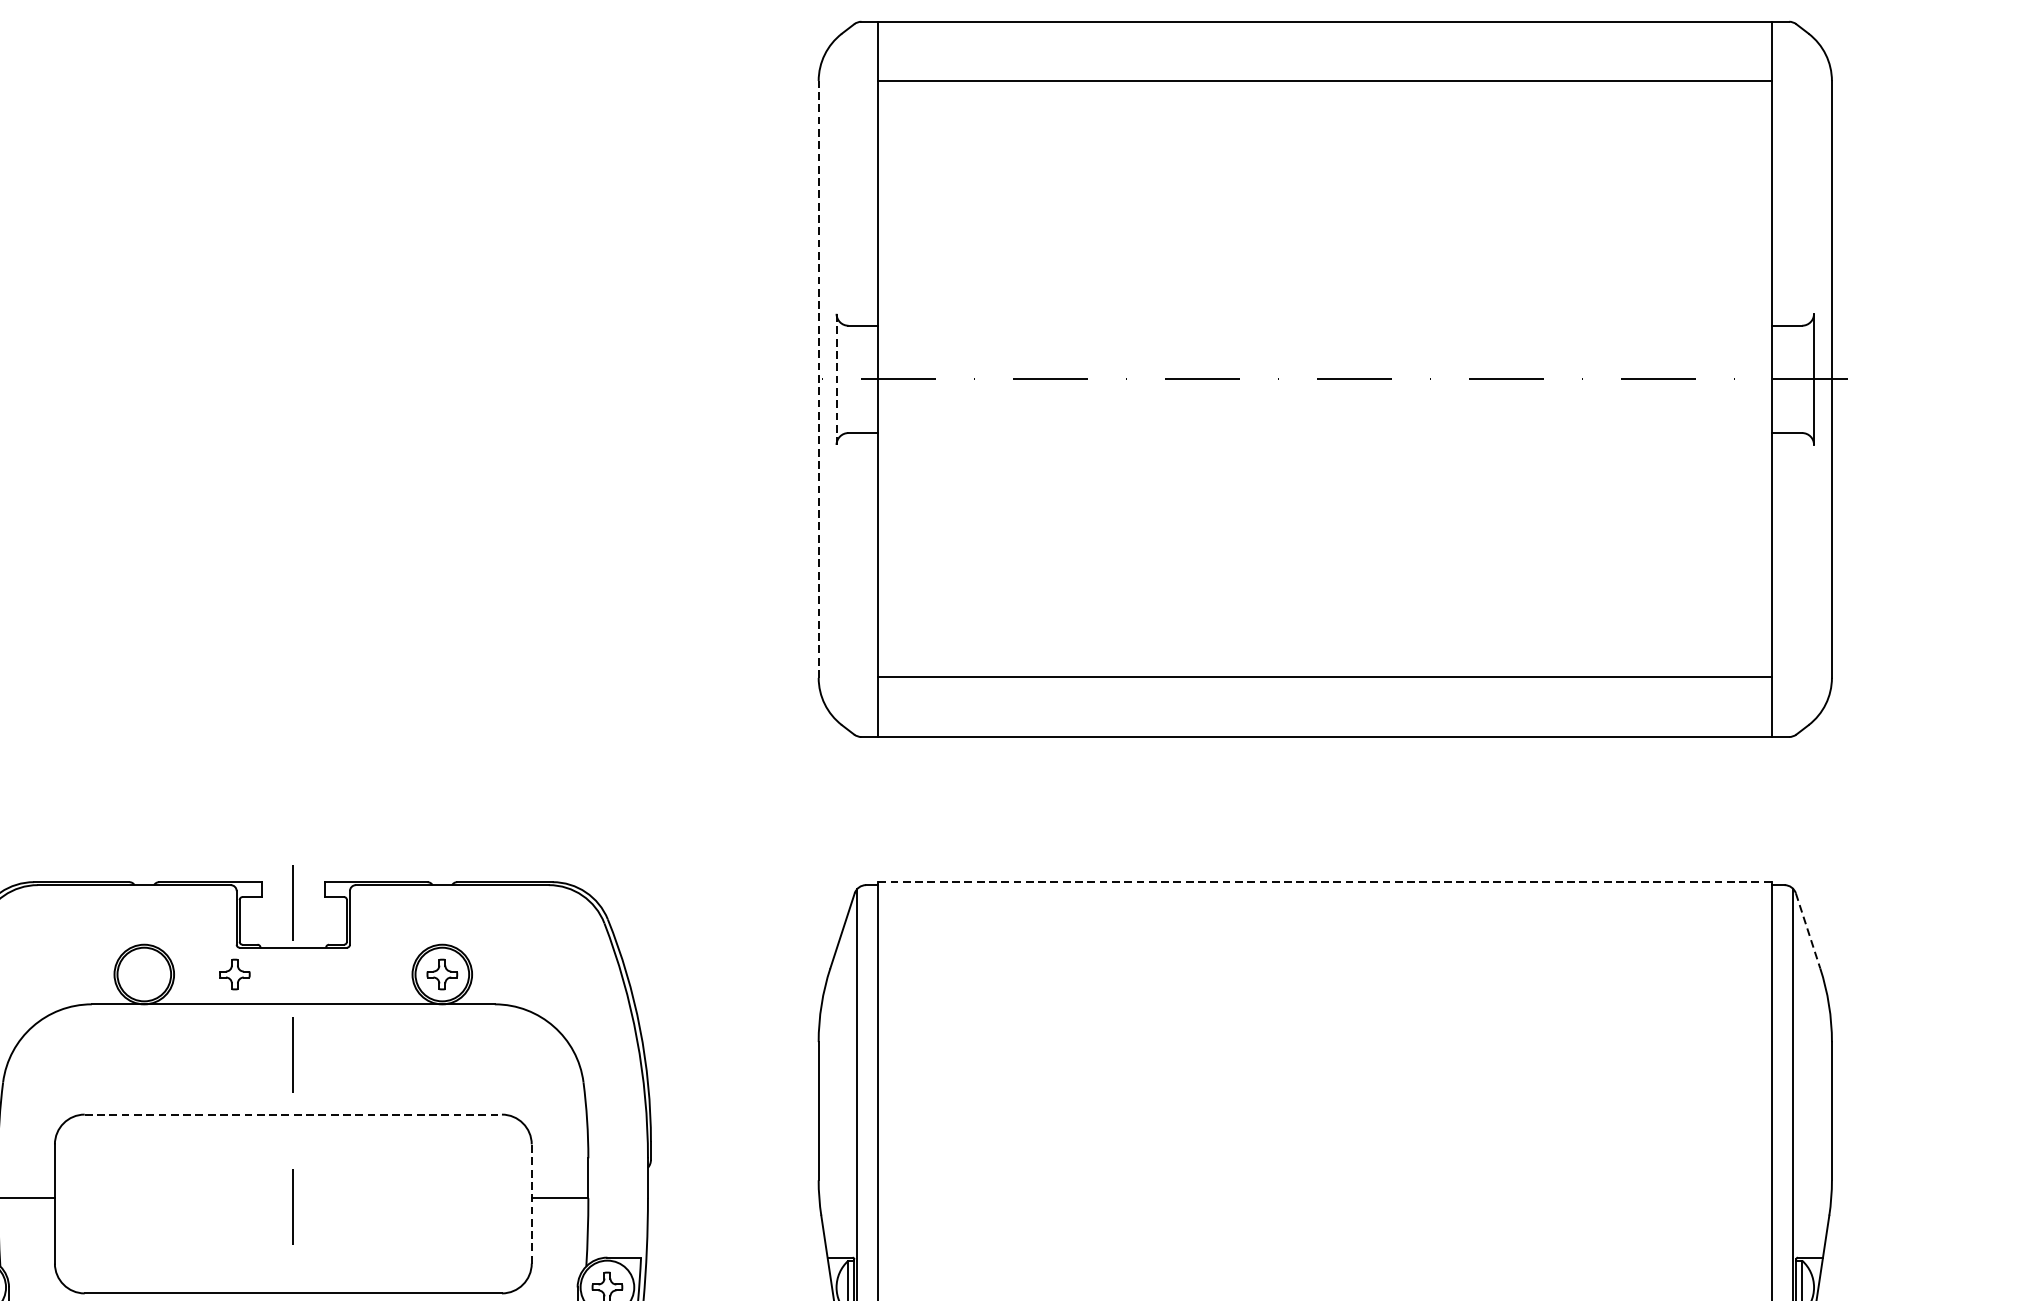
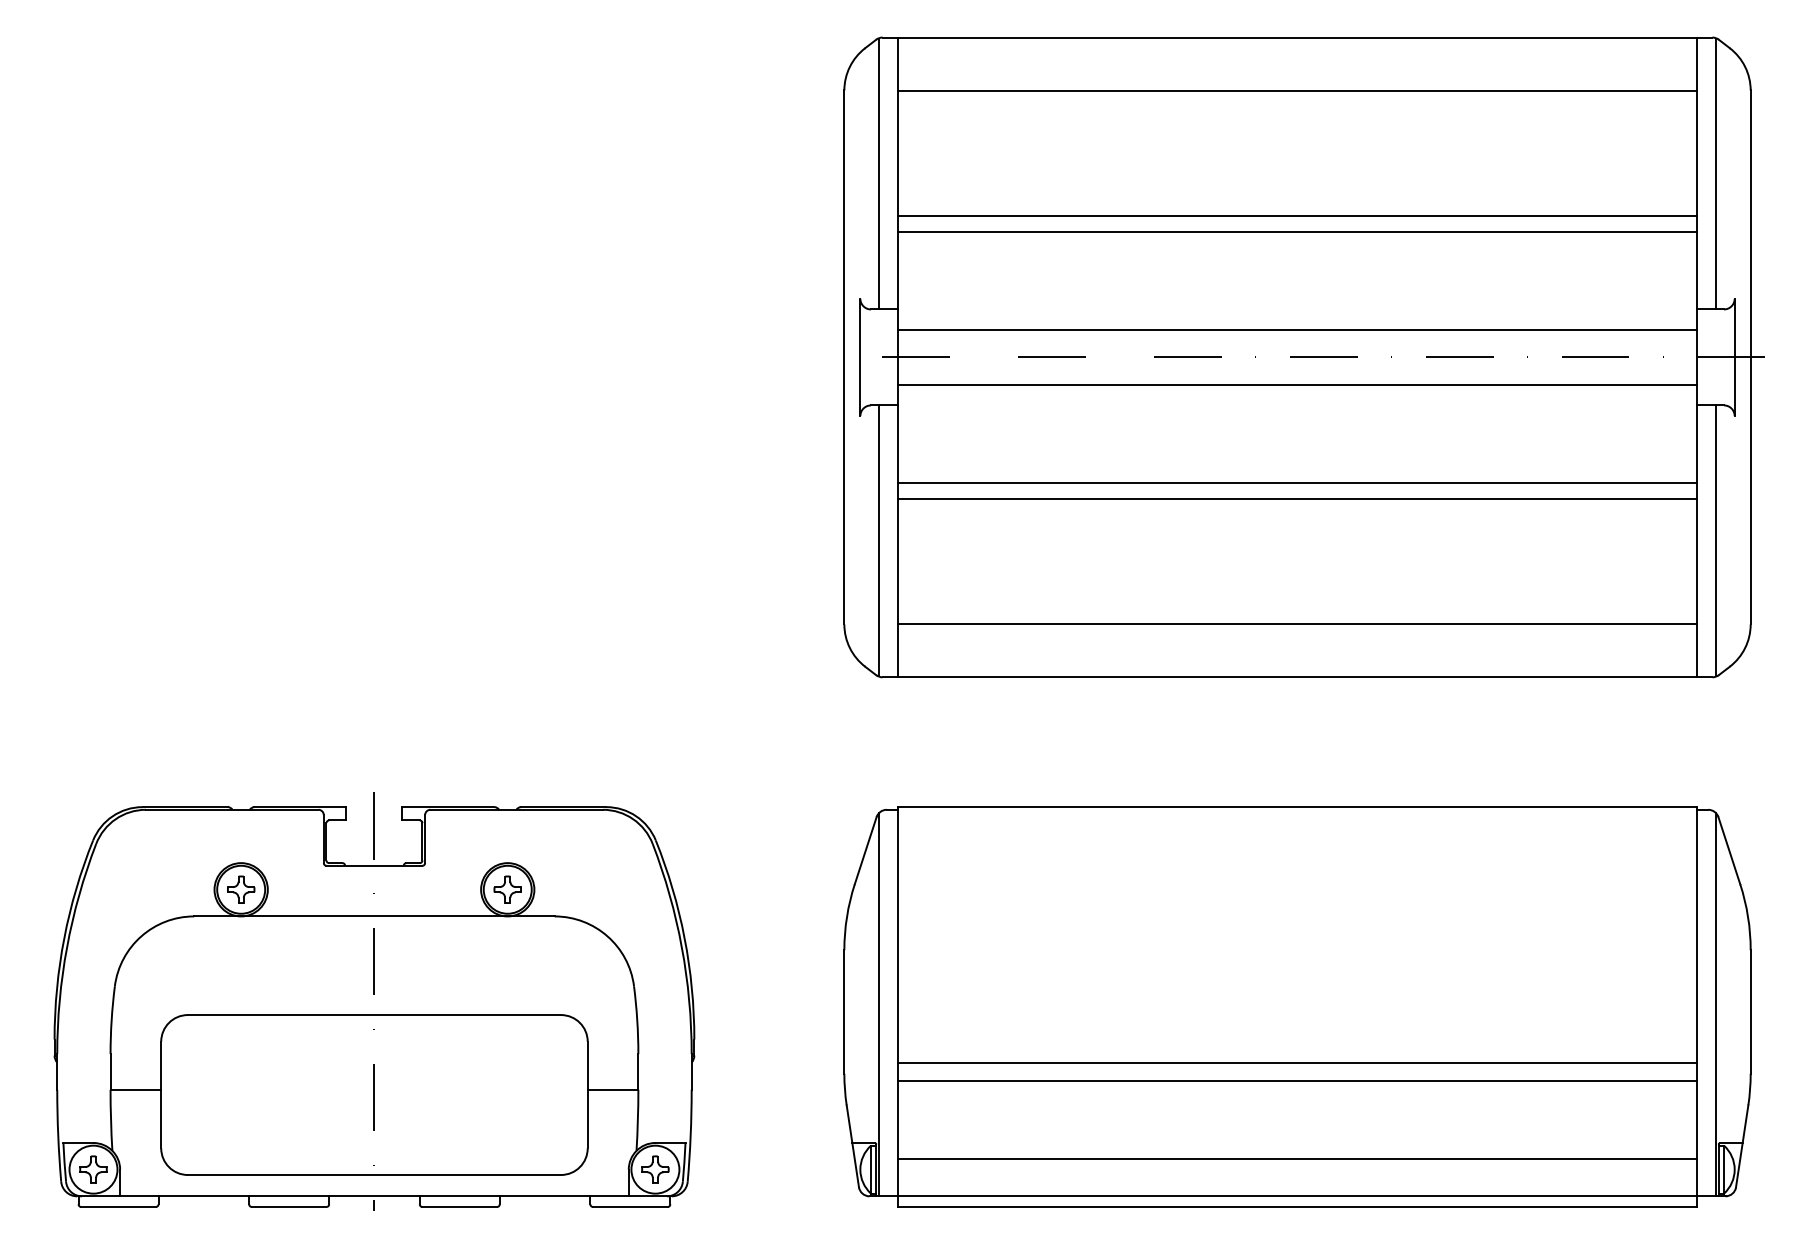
line: (857, 174) -> (879, 174), added
line: (1793, 174) -> (1716, 174), added
line: (1325, 221) -> (1297, 216), added
line: (1325, 239) -> (1297, 232), added
line: (1325, 349) -> (1297, 330), added
line: (818, 379) -> (844, 357), dashed -> solid
line: (836, 379) -> (860, 357), dashed -> solid
line: (1325, 409) -> (1297, 384), added
line: (1325, 519) -> (1297, 482), added
line: (1325, 537) -> (1297, 498), added
line: (857, 584) -> (879, 540), added
line: (1793, 584) -> (1716, 540), added
line: (1325, 882) -> (1297, 807), dashed -> solid
line: (1808, 931) -> (1729, 851), dashed -> solid
part: (235, 974) -> (241, 889), moved
line: (293, 1115) -> (374, 1015), dashed -> solid
line: (1325, 1168) -> (1297, 1063), added
line: (1325, 1187) -> (1297, 1080), added
line: (531, 1203) -> (587, 1094), dashed -> solid
line: (1325, 1276) -> (1297, 1159), added

